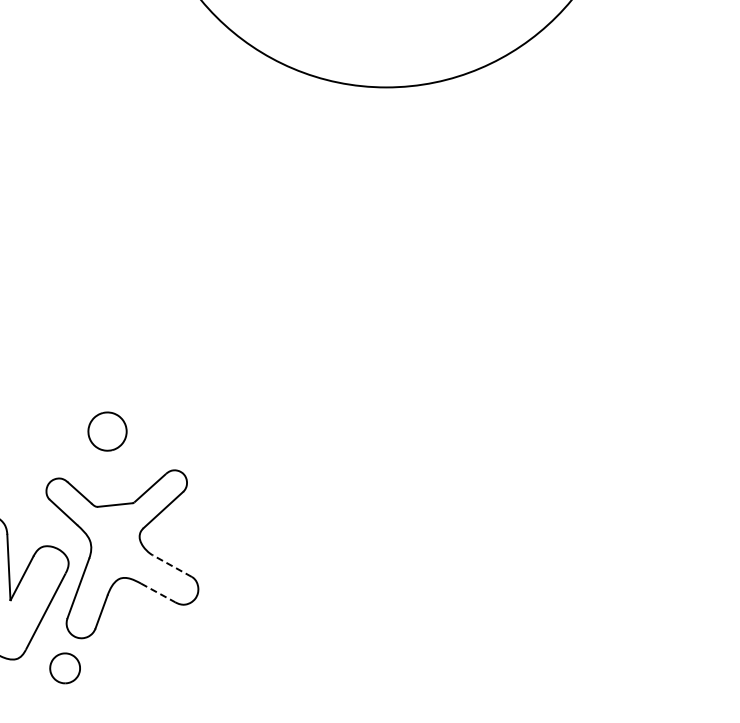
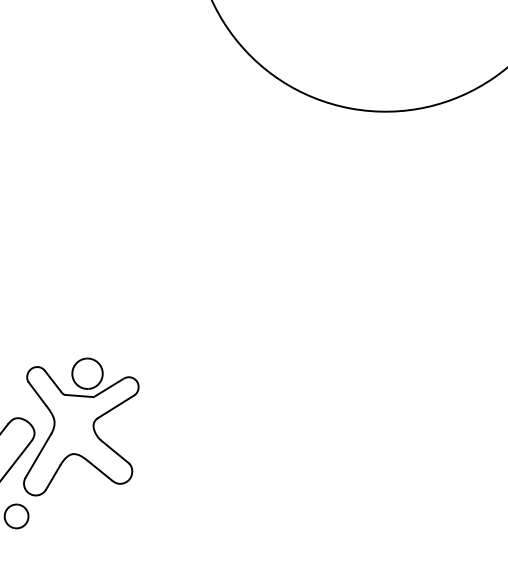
part: (107, 431) -> (87, 373), moved
line: (171, 565) -> (114, 451), dashed -> solid
line: (158, 593) -> (100, 471), dashed -> solid

